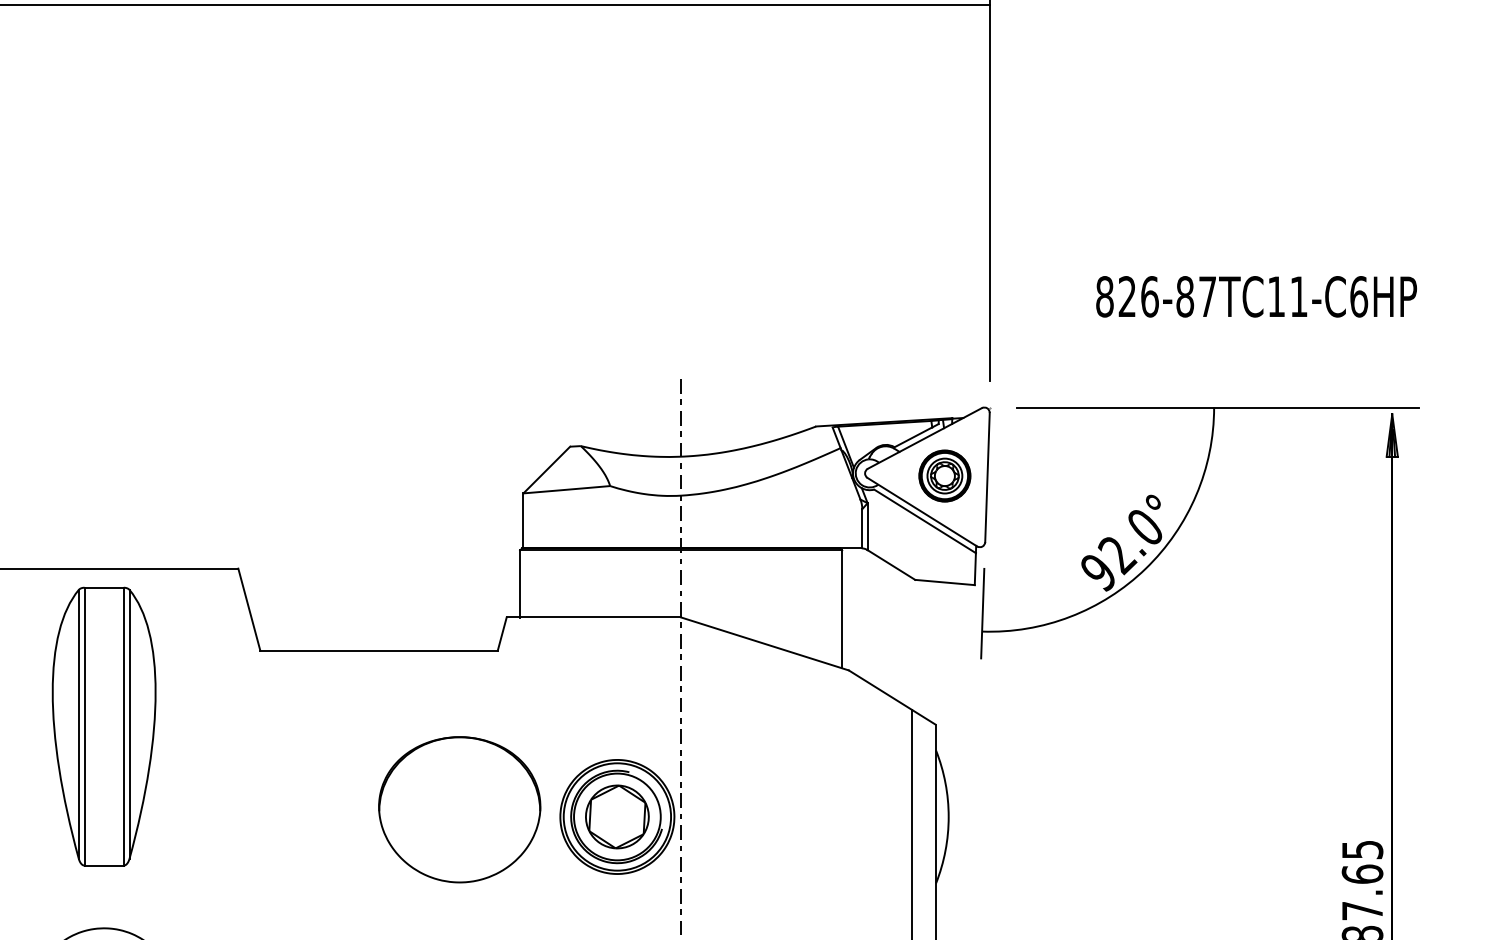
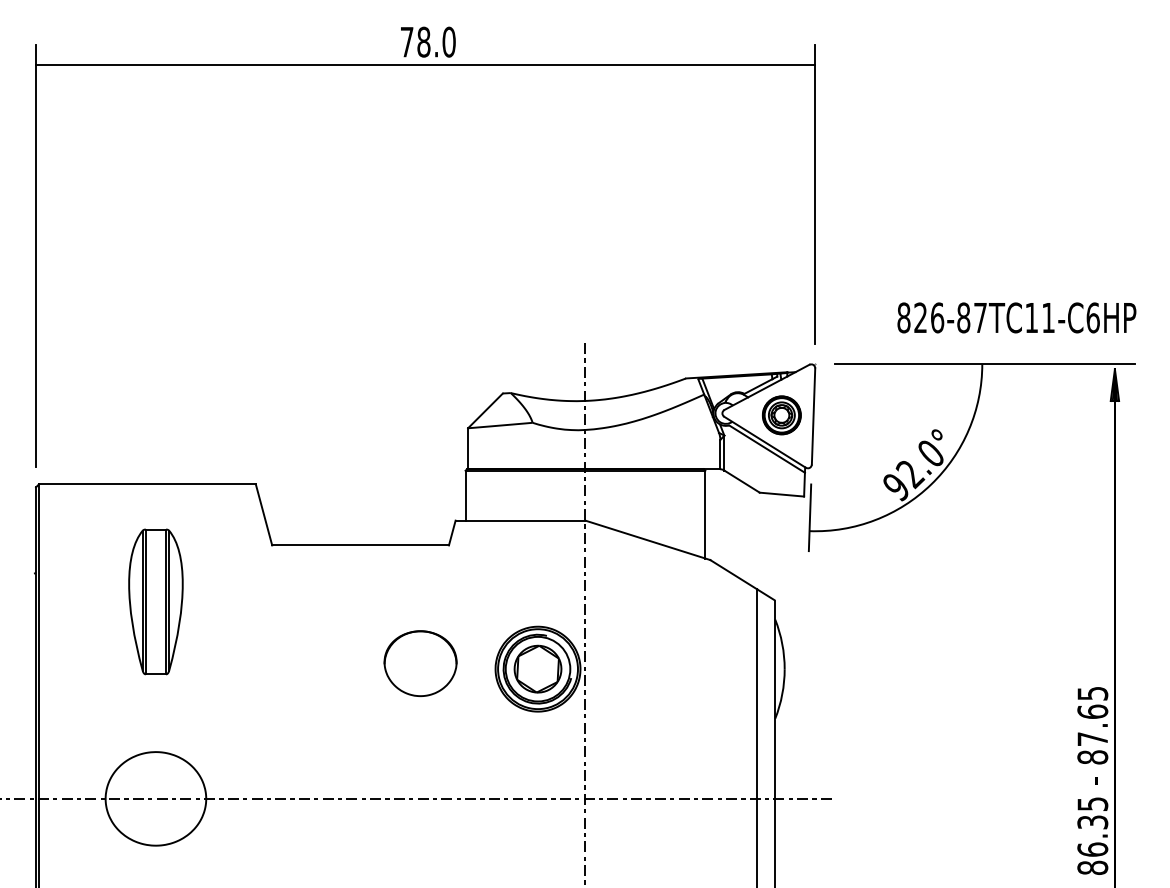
text: (1256, 296) -> (1016, 317), moved
part: (103, 726) -> (155, 601), size x0.7
part: (459, 809) -> (420, 663), size x0.6

